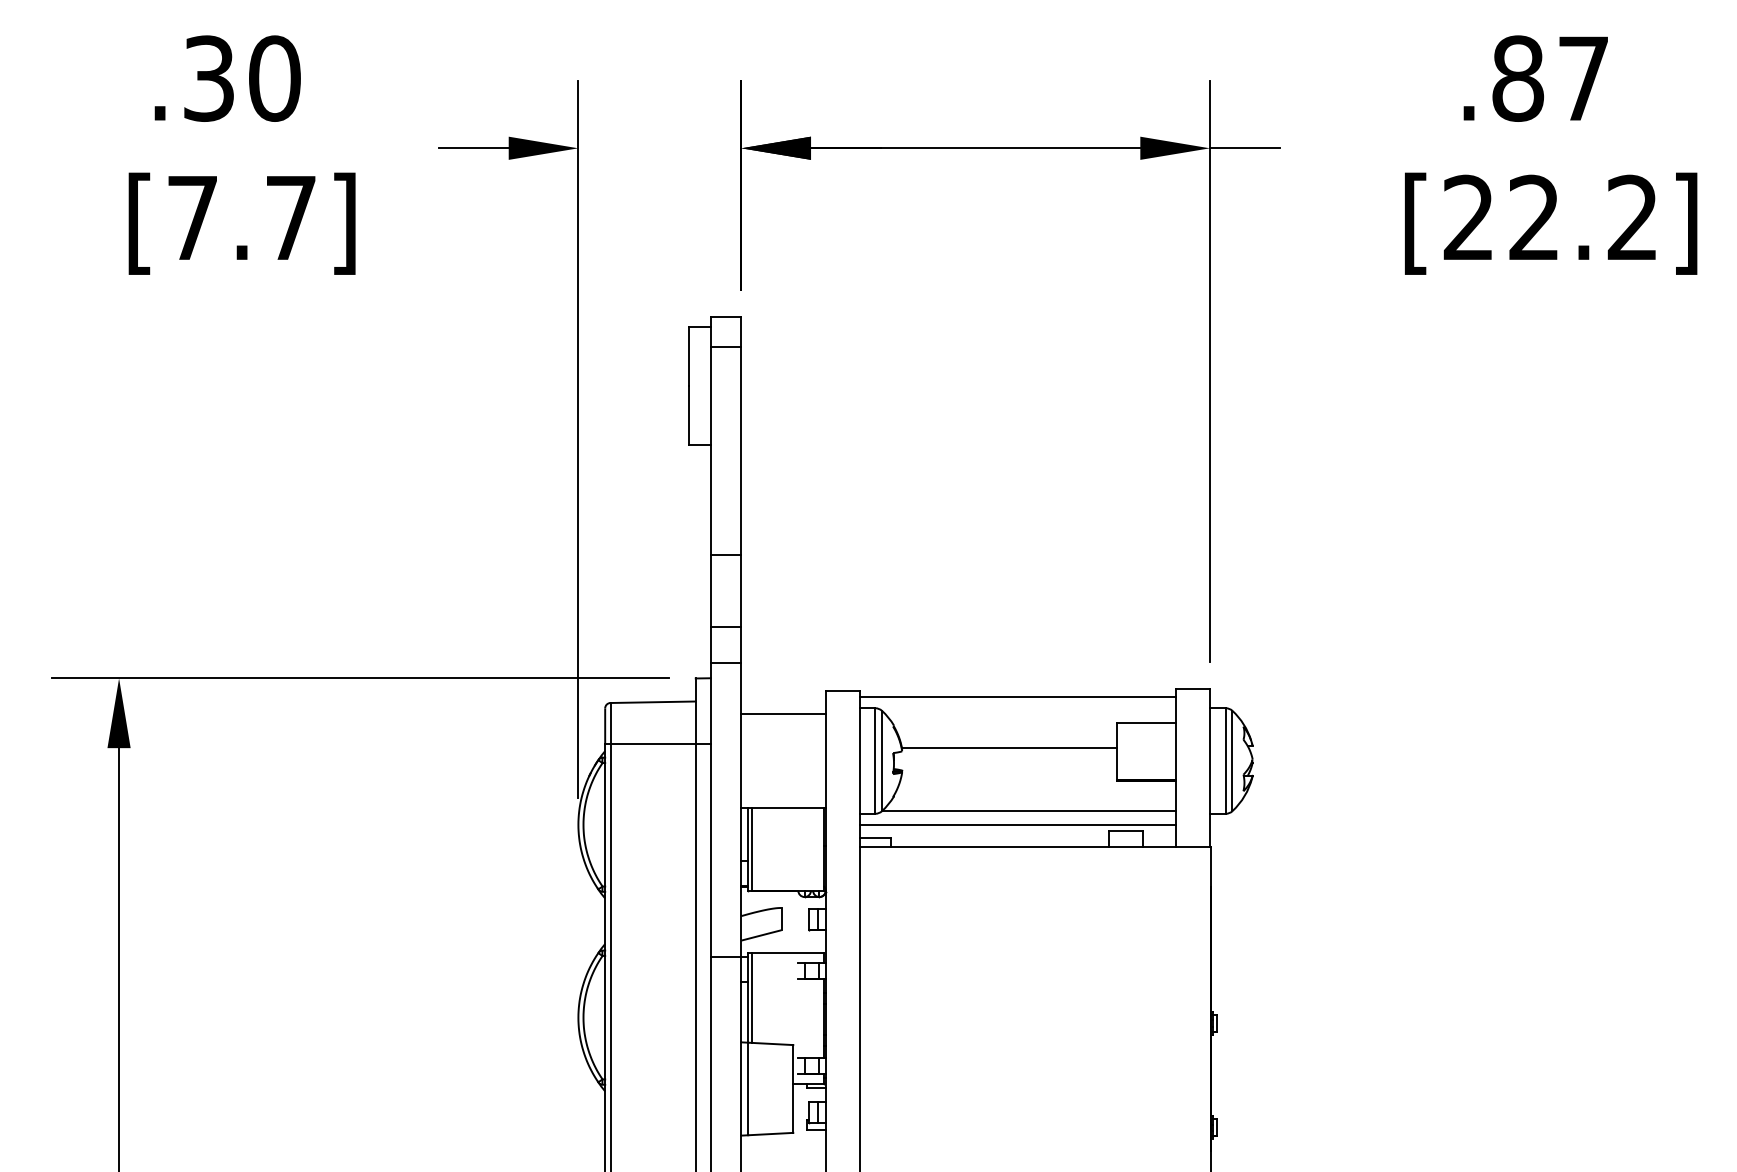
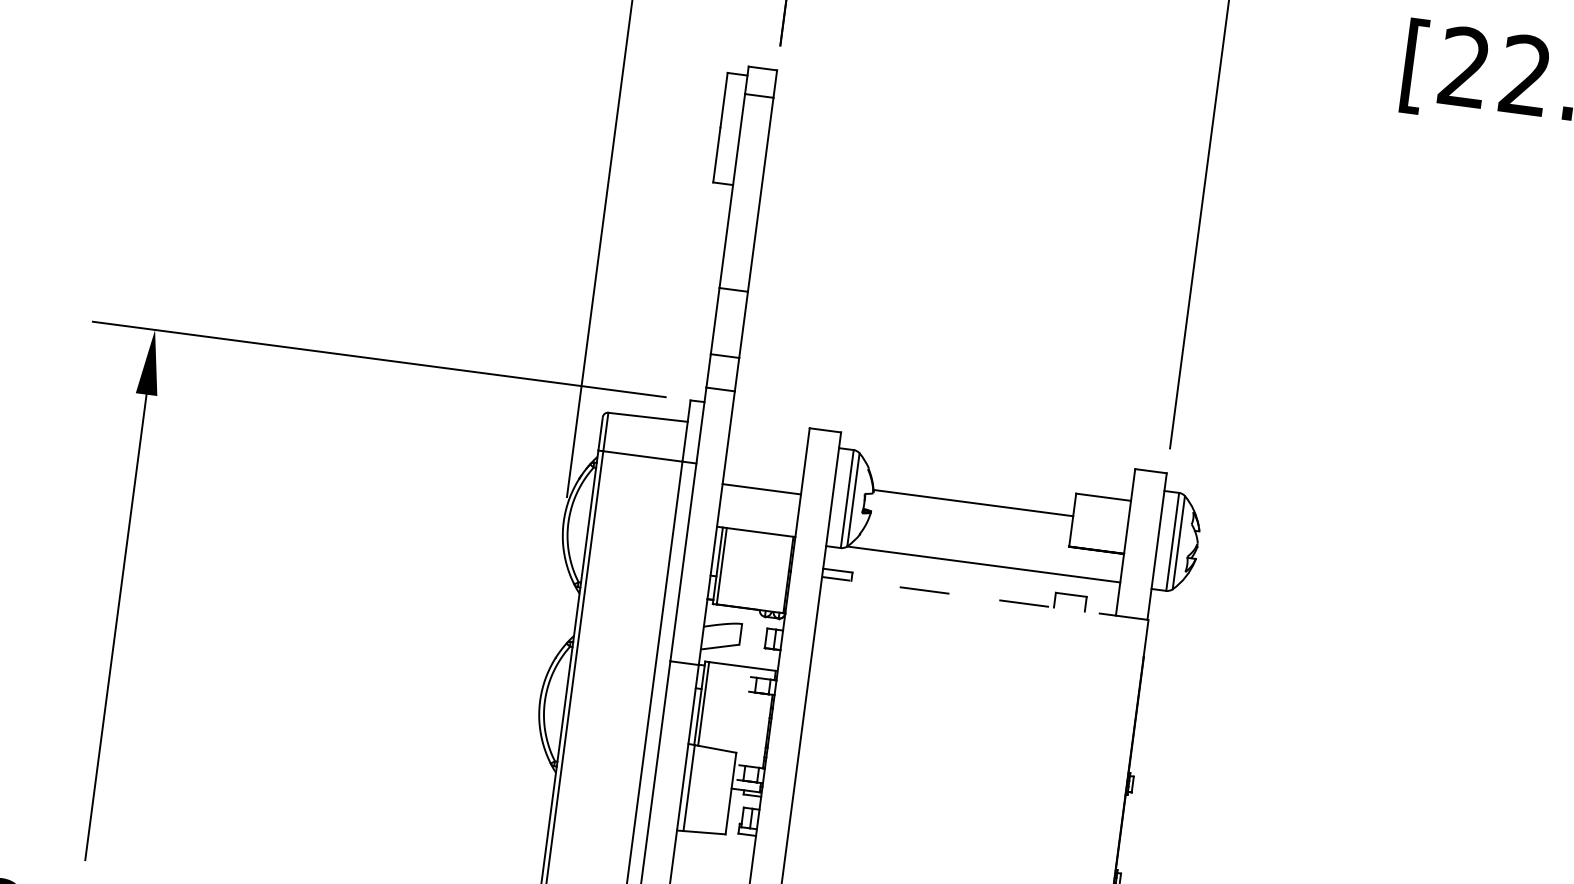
line: (1017, 697) -> (987, 457), removed
line: (783, 713) -> (761, 489), moved
line: (1017, 824) -> (971, 575), removed
line: (1035, 847) -> (985, 598), solid -> dashed

